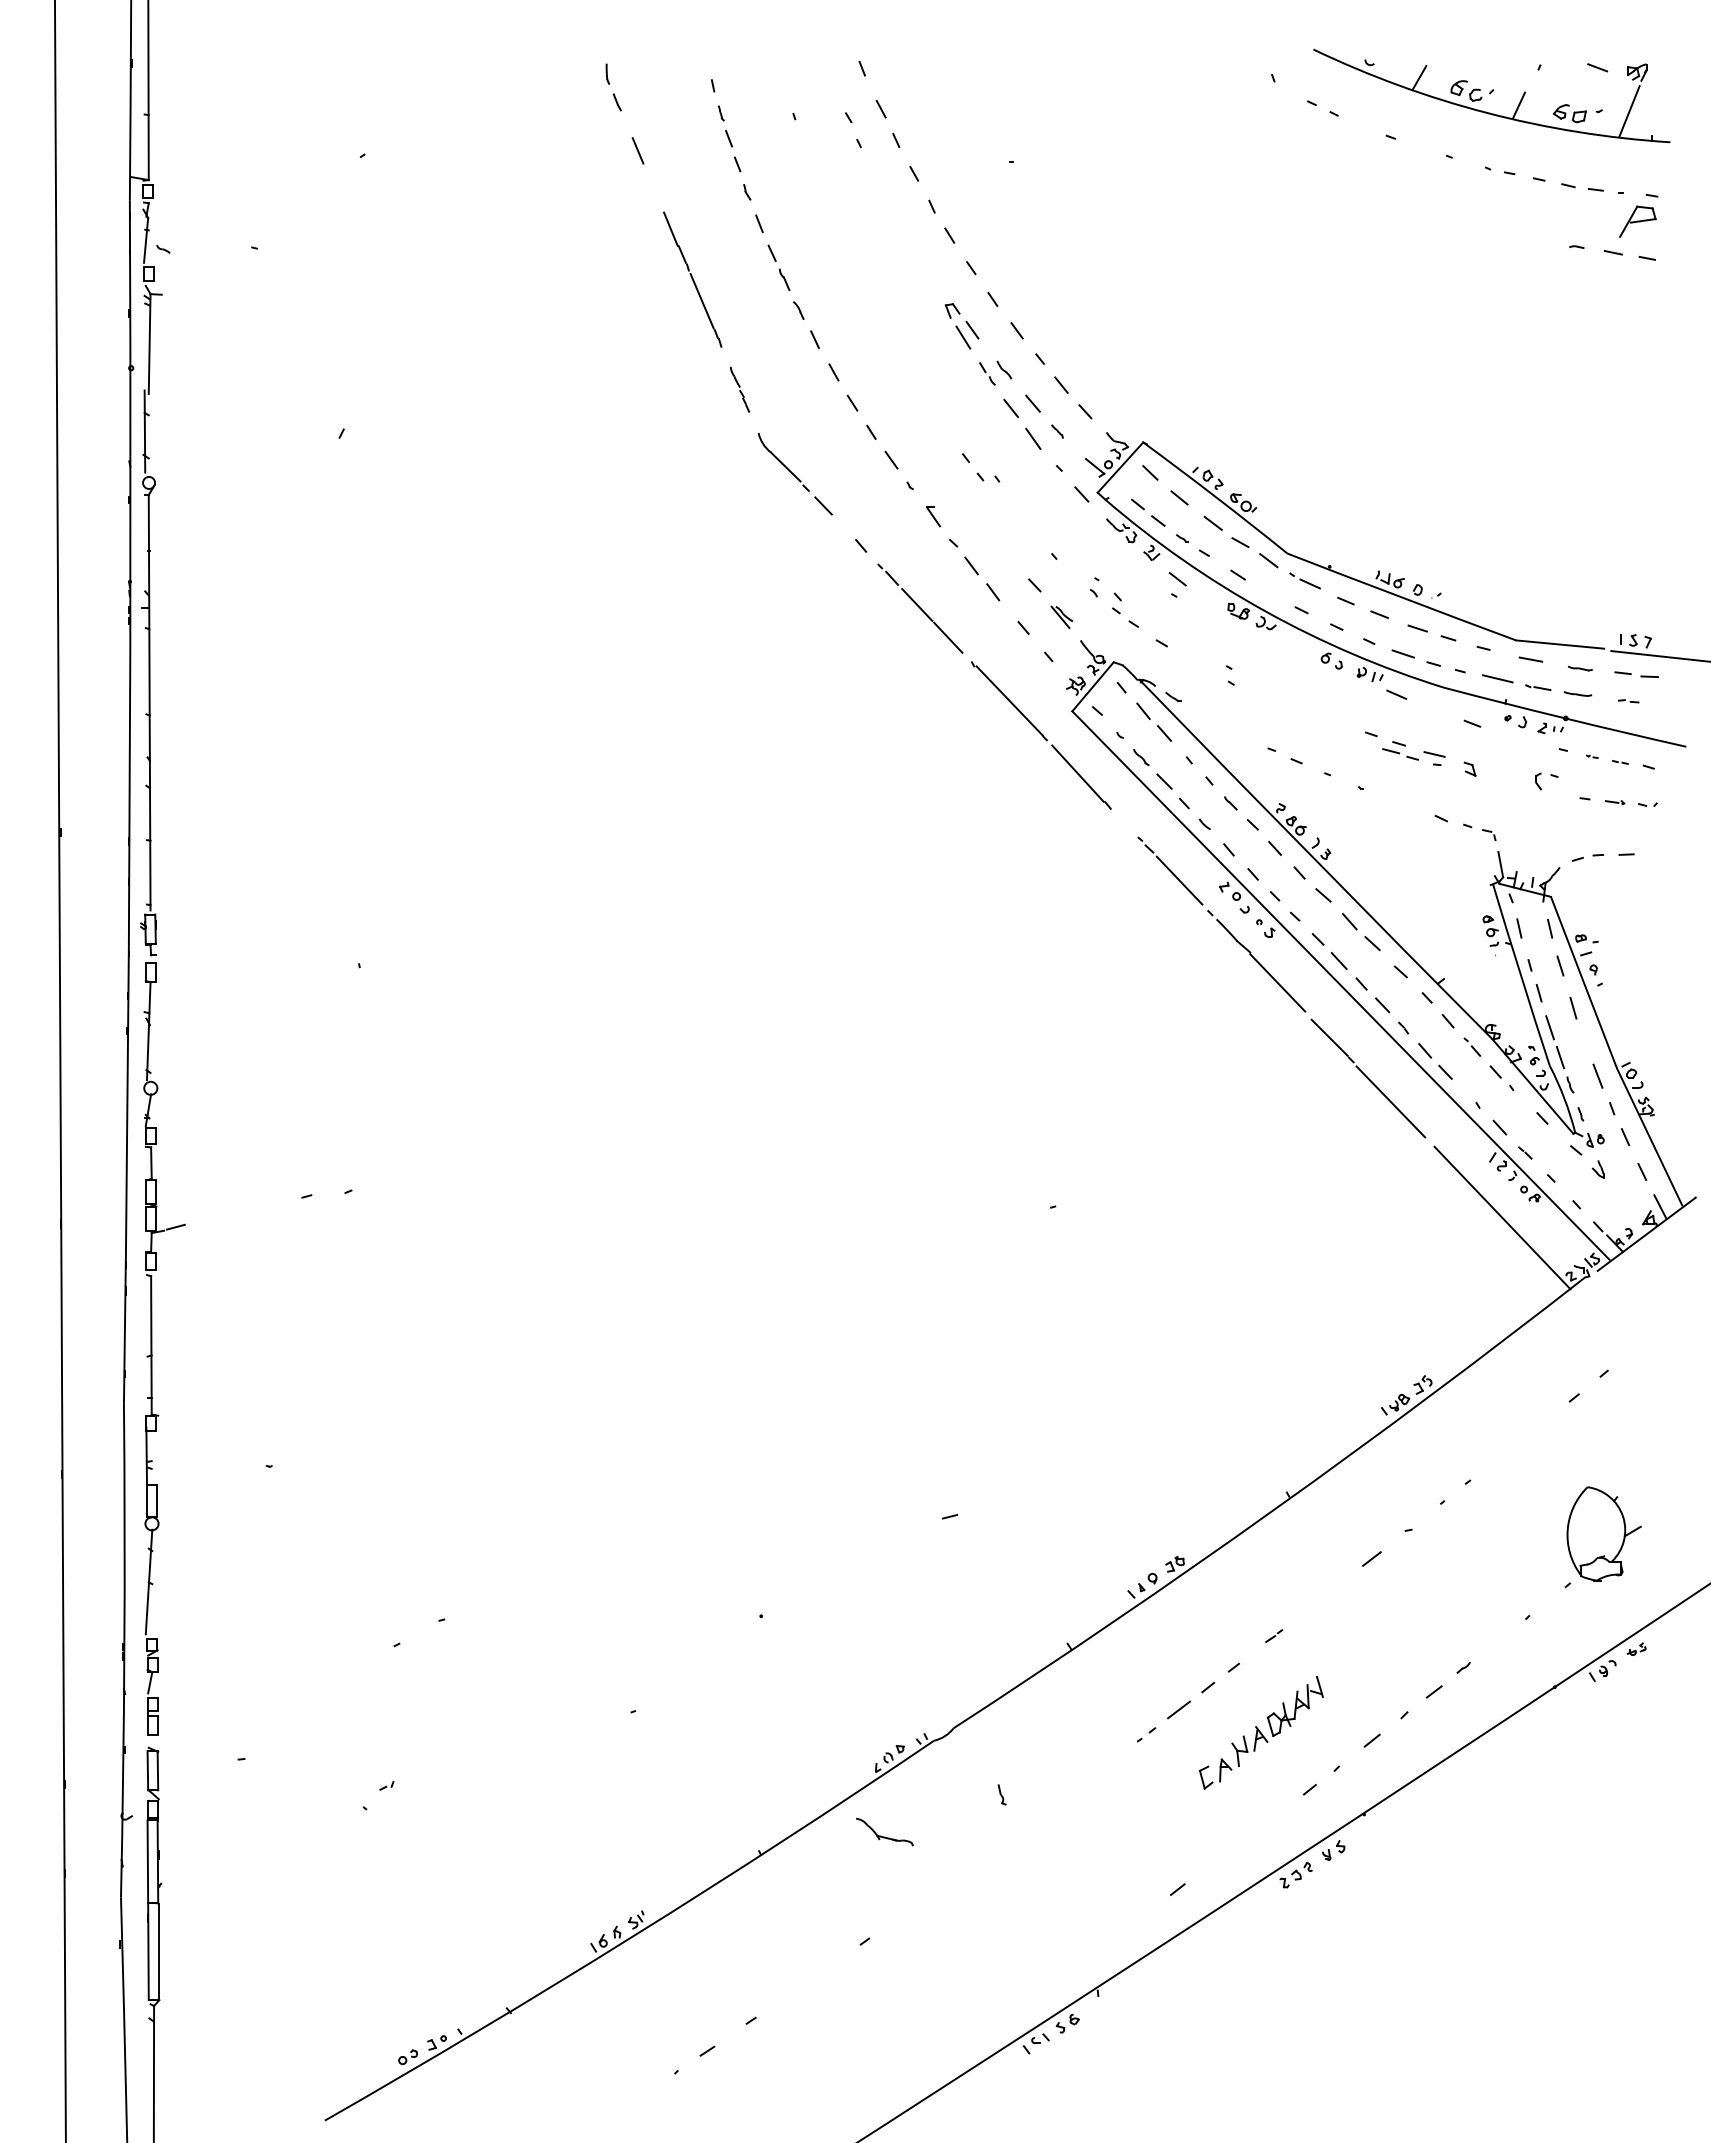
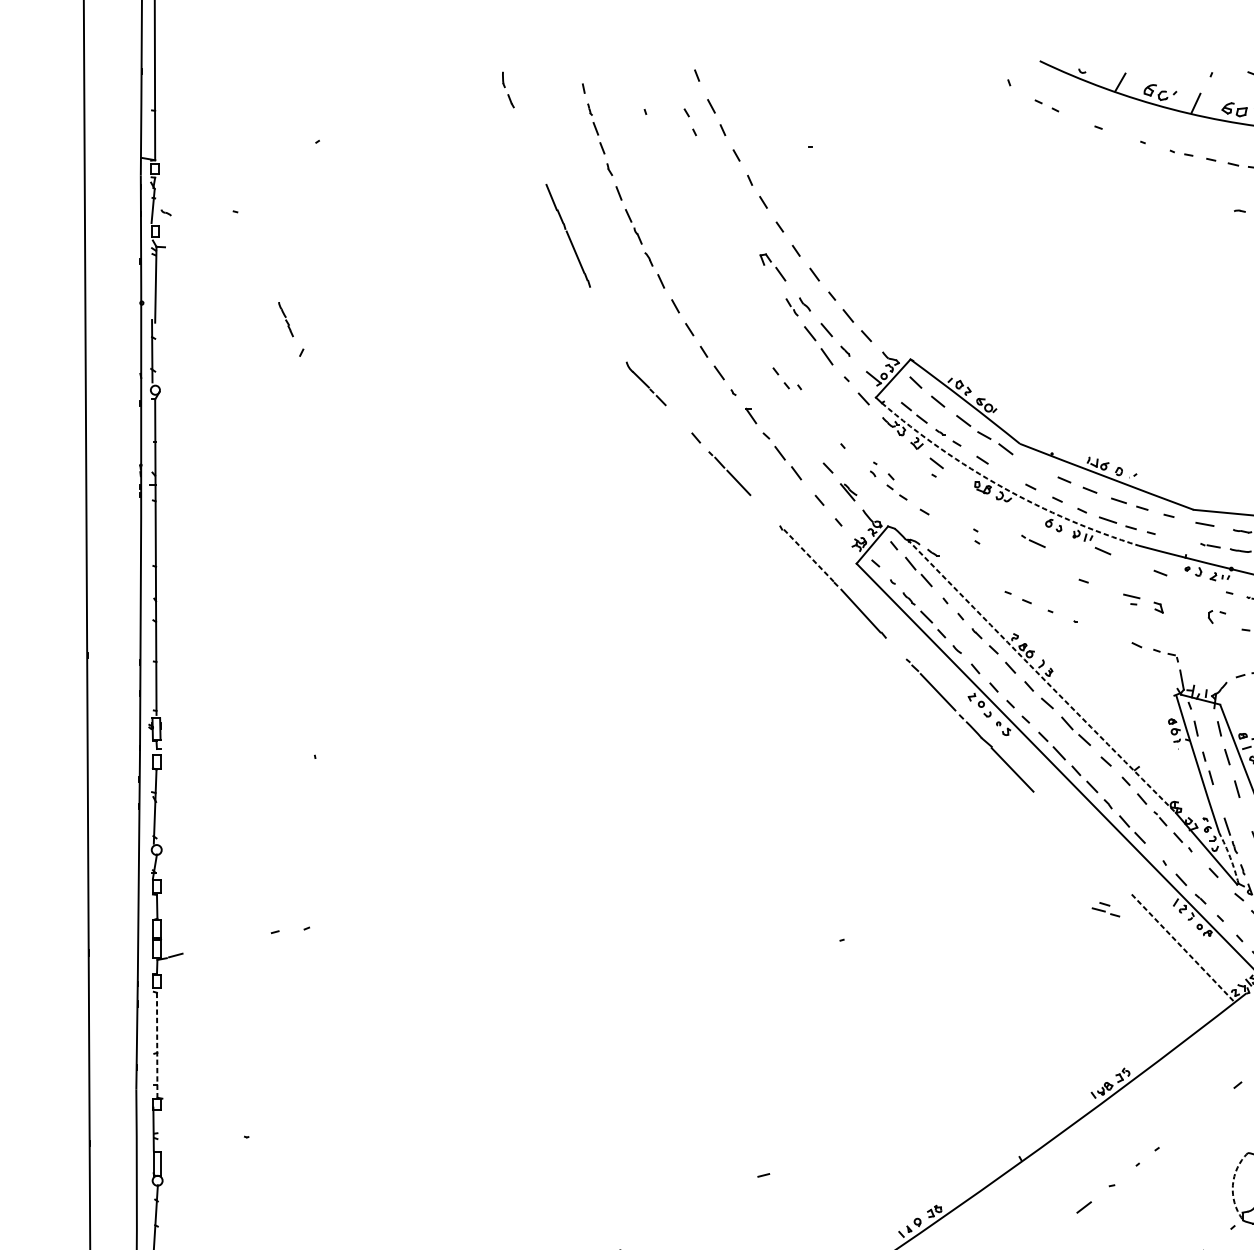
line: (637, 150) -> (526, 137), removed
line: (963, 337) -> (773, 279), removed
part: (739, 389) -> (285, 319), moved
part: (794, 474) -> (645, 383), size x0.7
part: (1304, 580) -> (1032, 541), moved
arc: (1265, 611) -> (1003, 487), solid -> dashed
line: (948, 637) -> (762, 507), removed
line: (1497, 678) -> (1179, 538), removed
line: (1009, 700) -> (808, 555), solid -> dashed
part: (1400, 750) -> (1105, 909), moved
arc: (1315, 859) -> (1041, 676), solid -> dashed
line: (1549, 1027) -> (1219, 803), removed
part: (1368, 1078) -> (1081, 842), removed
arc: (1564, 1098) -> (1230, 857), solid -> dashed
line: (1502, 1218) -> (1183, 948), solid -> dashed
line: (151, 1345) -> (157, 1045), solid -> dashed
arc: (1567, 1529) -> (1232, 1185), solid -> dashed

